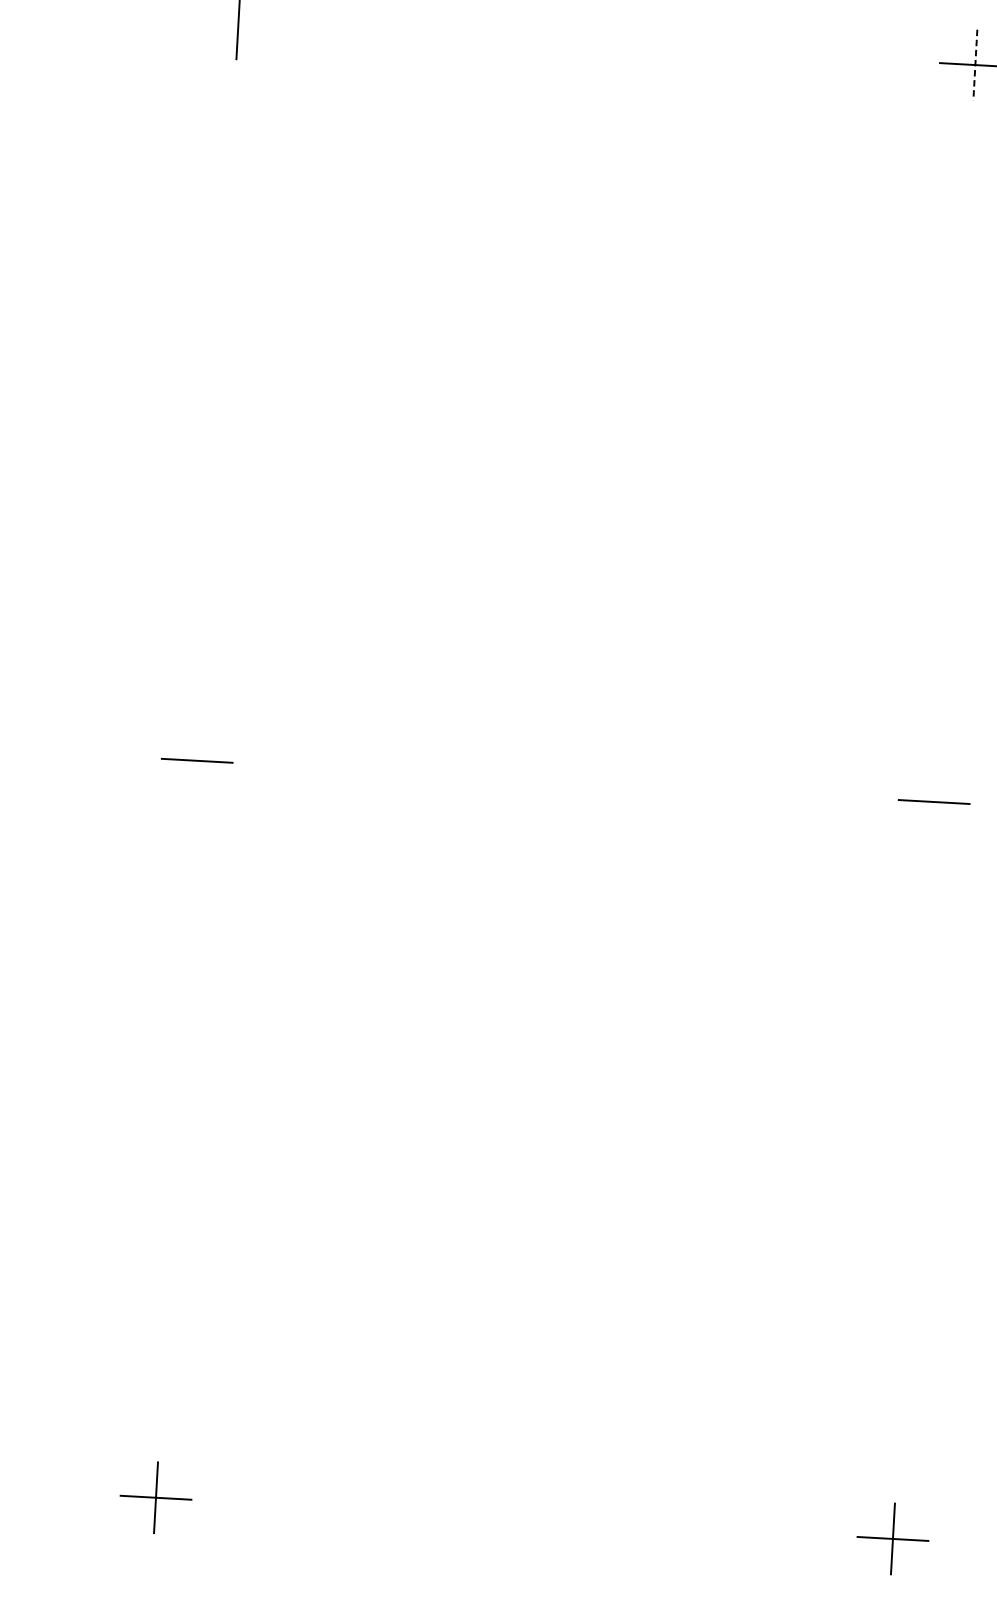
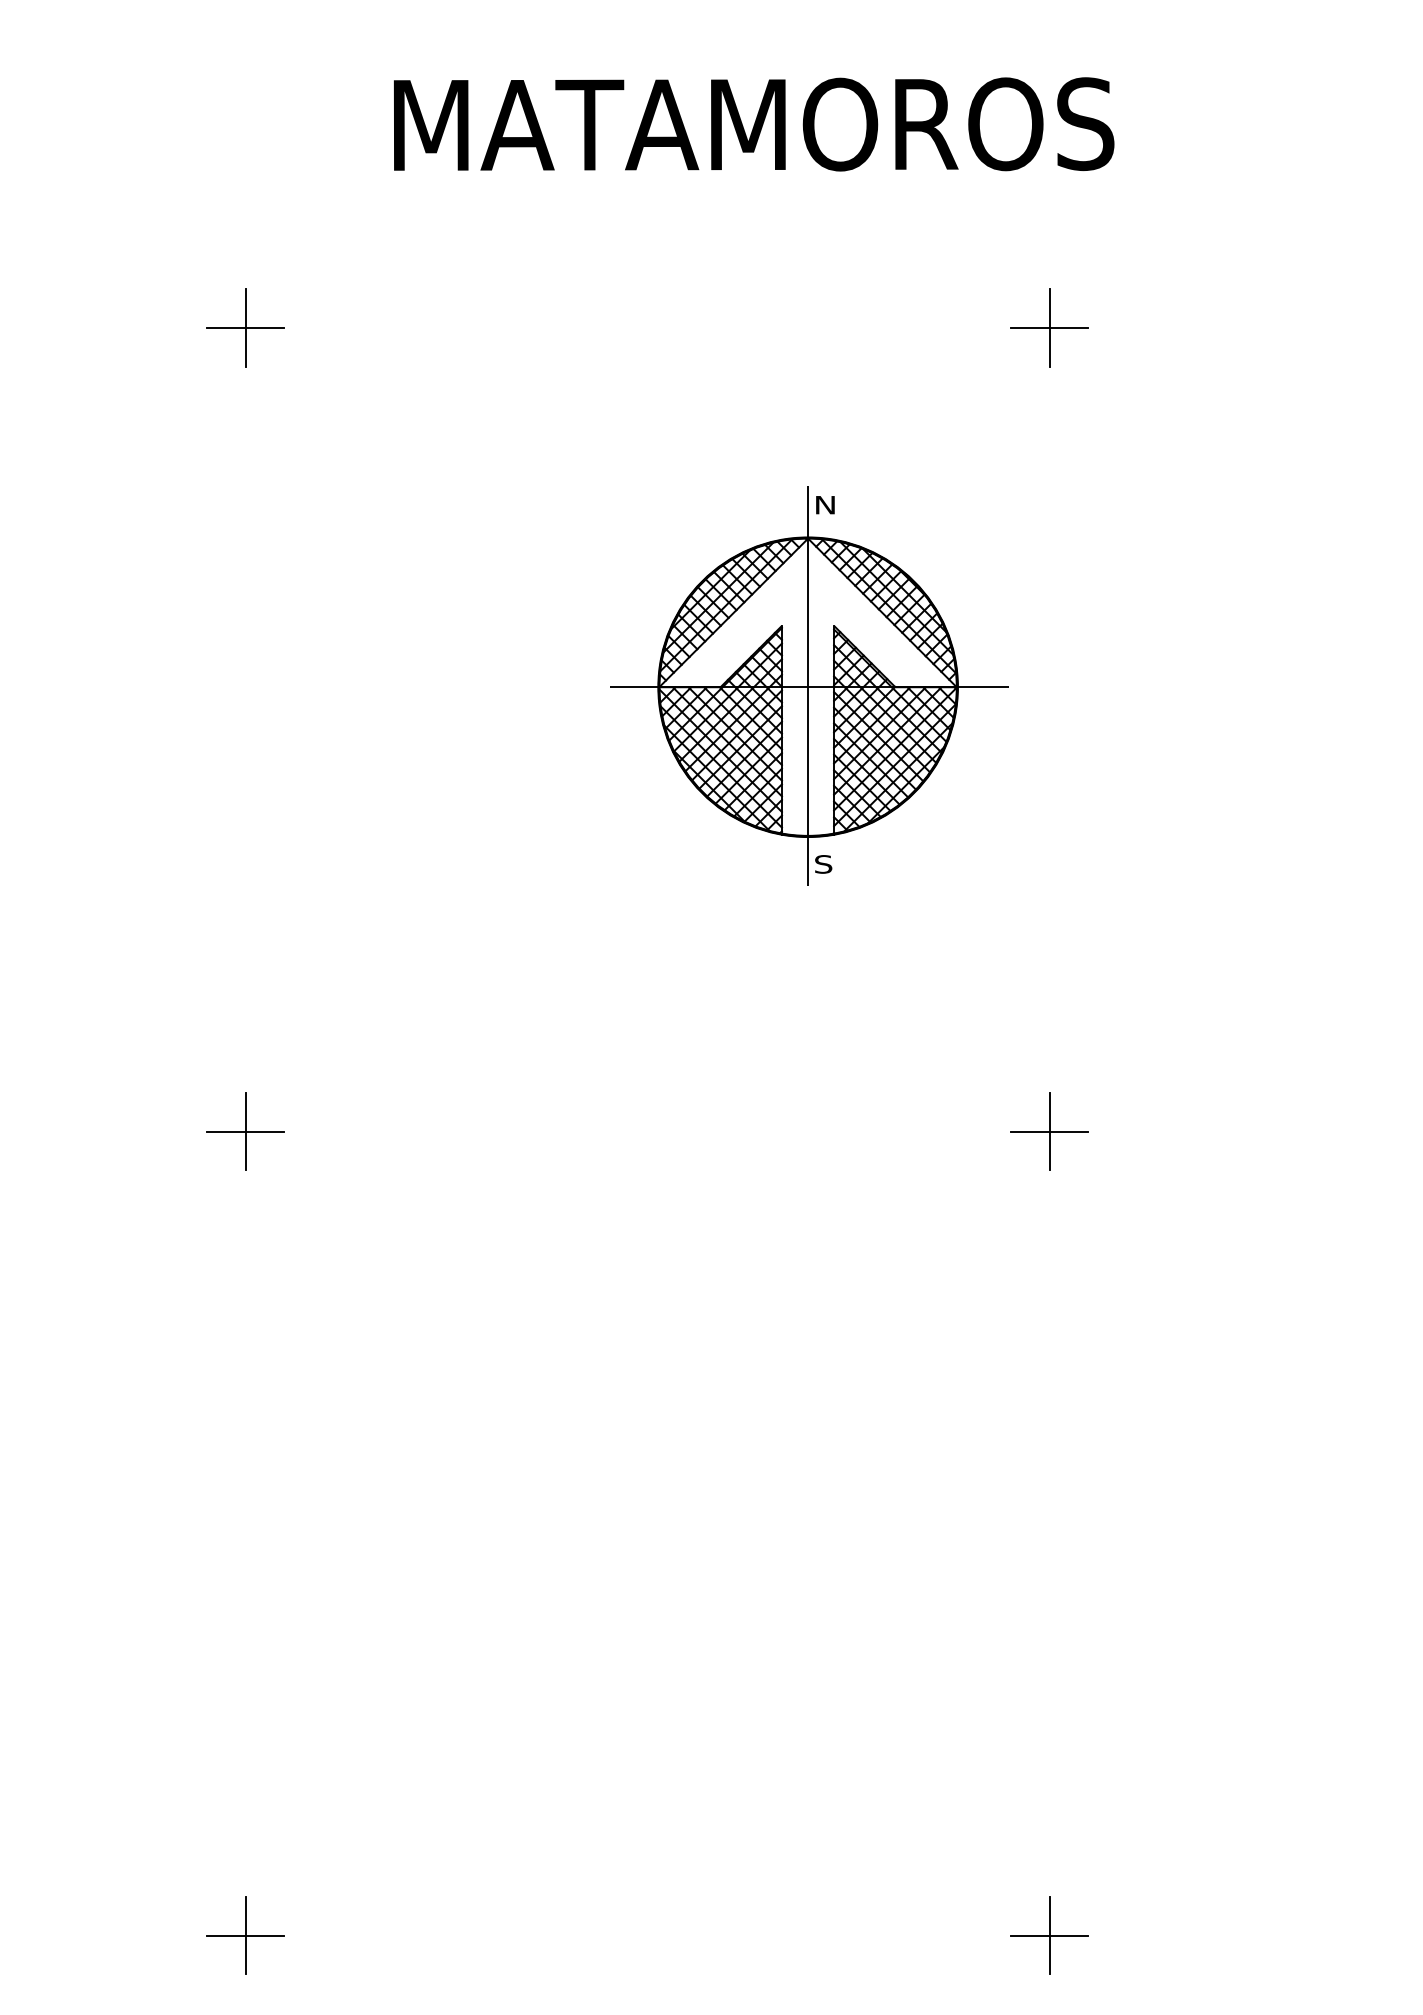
line: (238, 24) -> (245, 328), added
line: (975, 65) -> (1049, 328), dashed -> solid
part: (736, 380) -> (809, 685), added
line: (196, 760) -> (245, 1131), added
line: (934, 801) -> (1049, 1131), added

